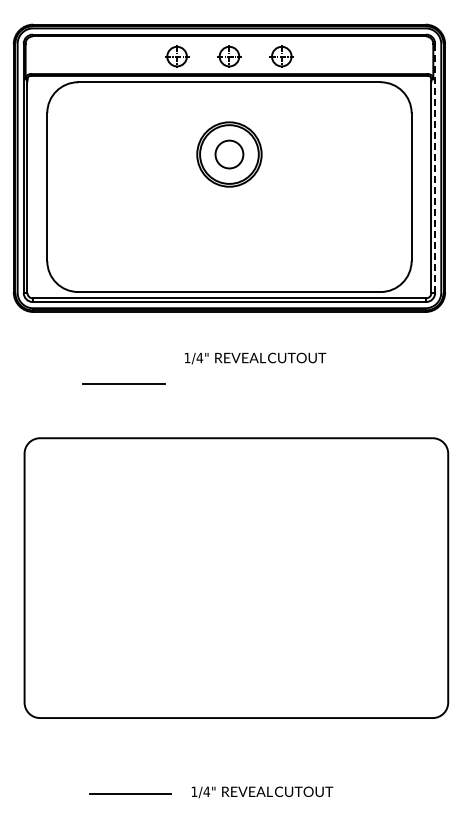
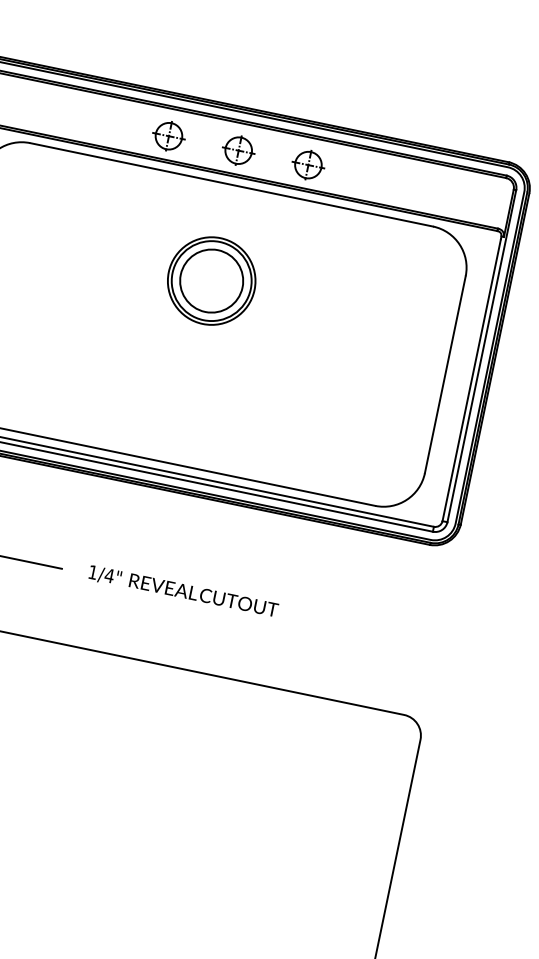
circle: (229, 154) -> (211, 281), size x1.67
line: (435, 168) -> (482, 356), dashed -> solid
text: (255, 358) -> (183, 591), moved

